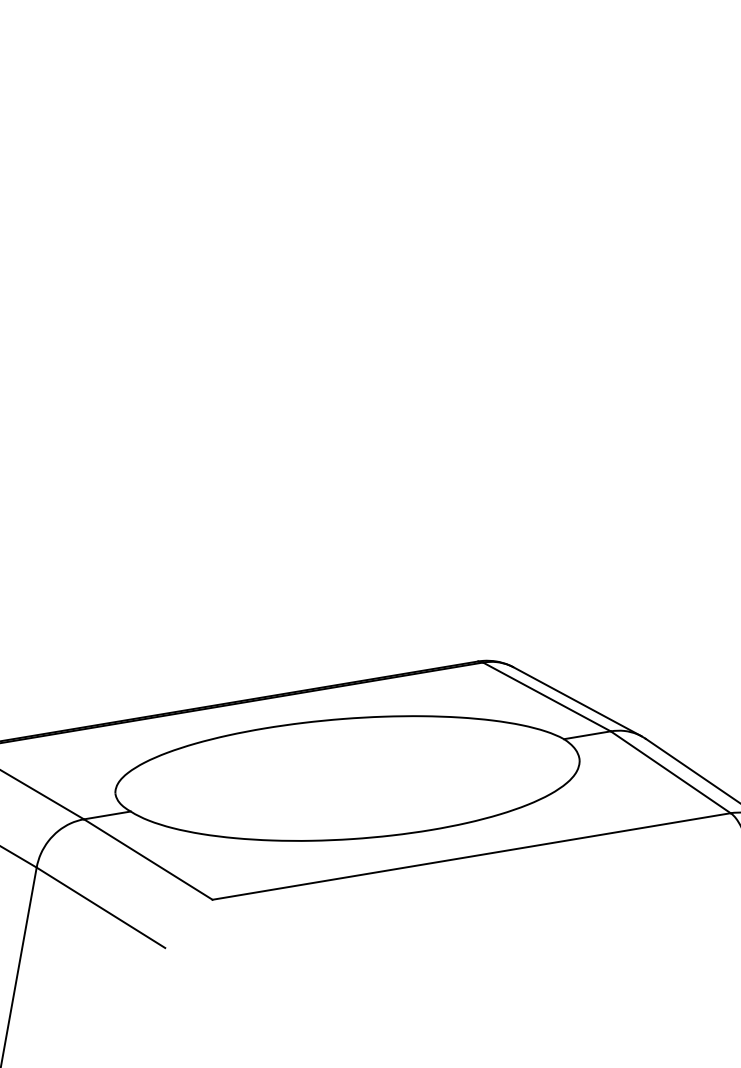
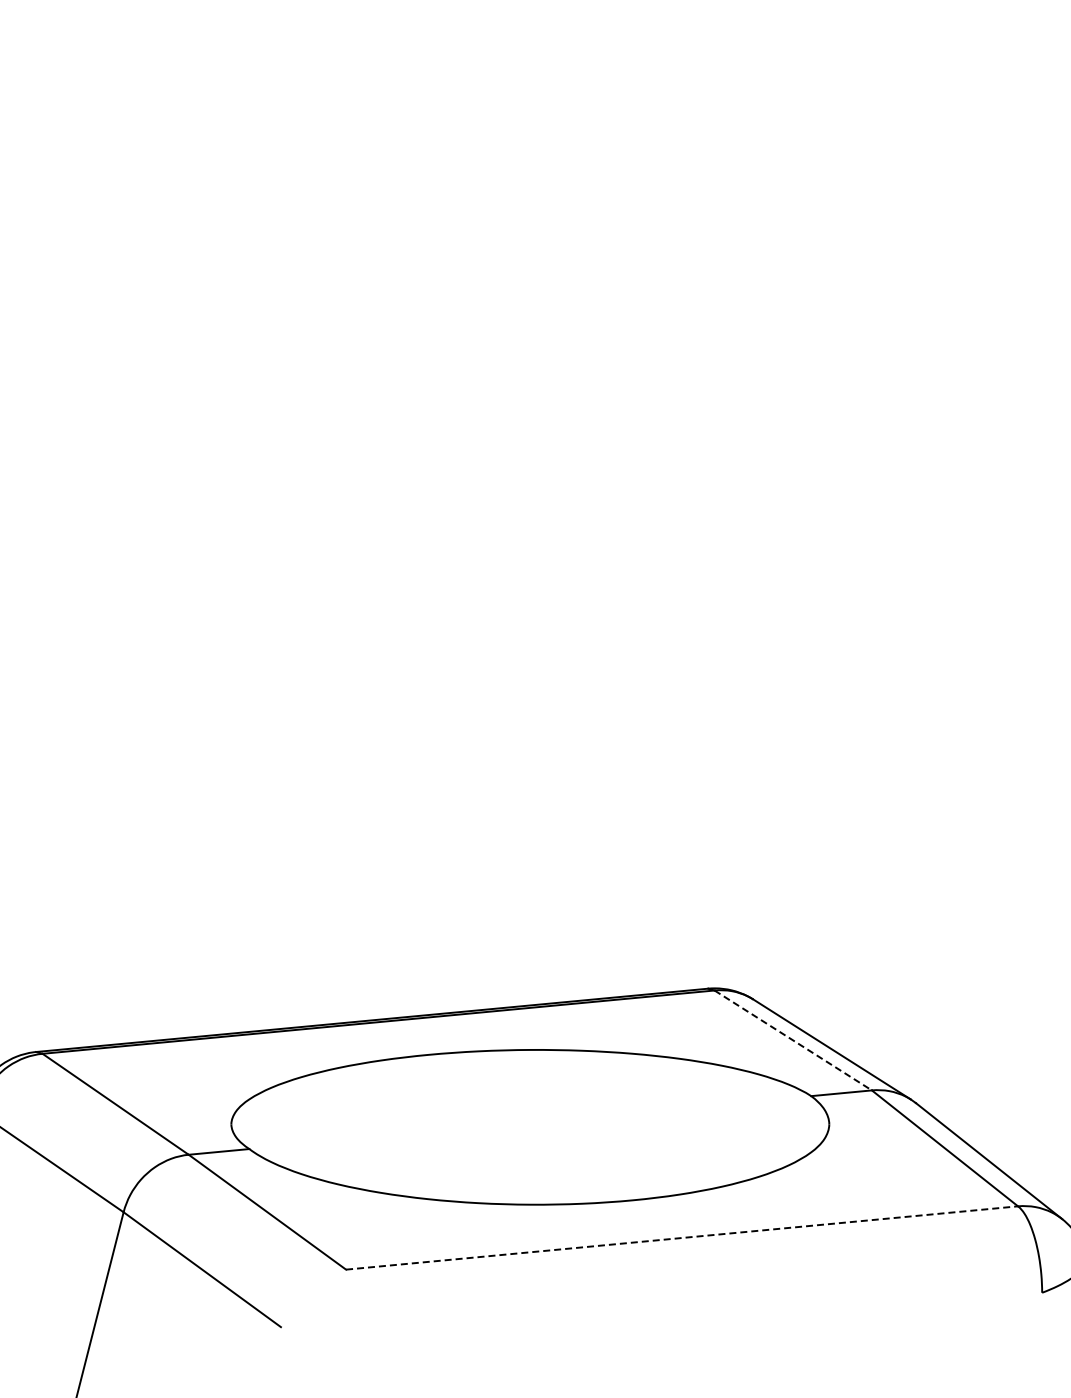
line: (547, 696) -> (793, 1040), solid -> dashed
line: (471, 856) -> (682, 1237), solid -> dashed

